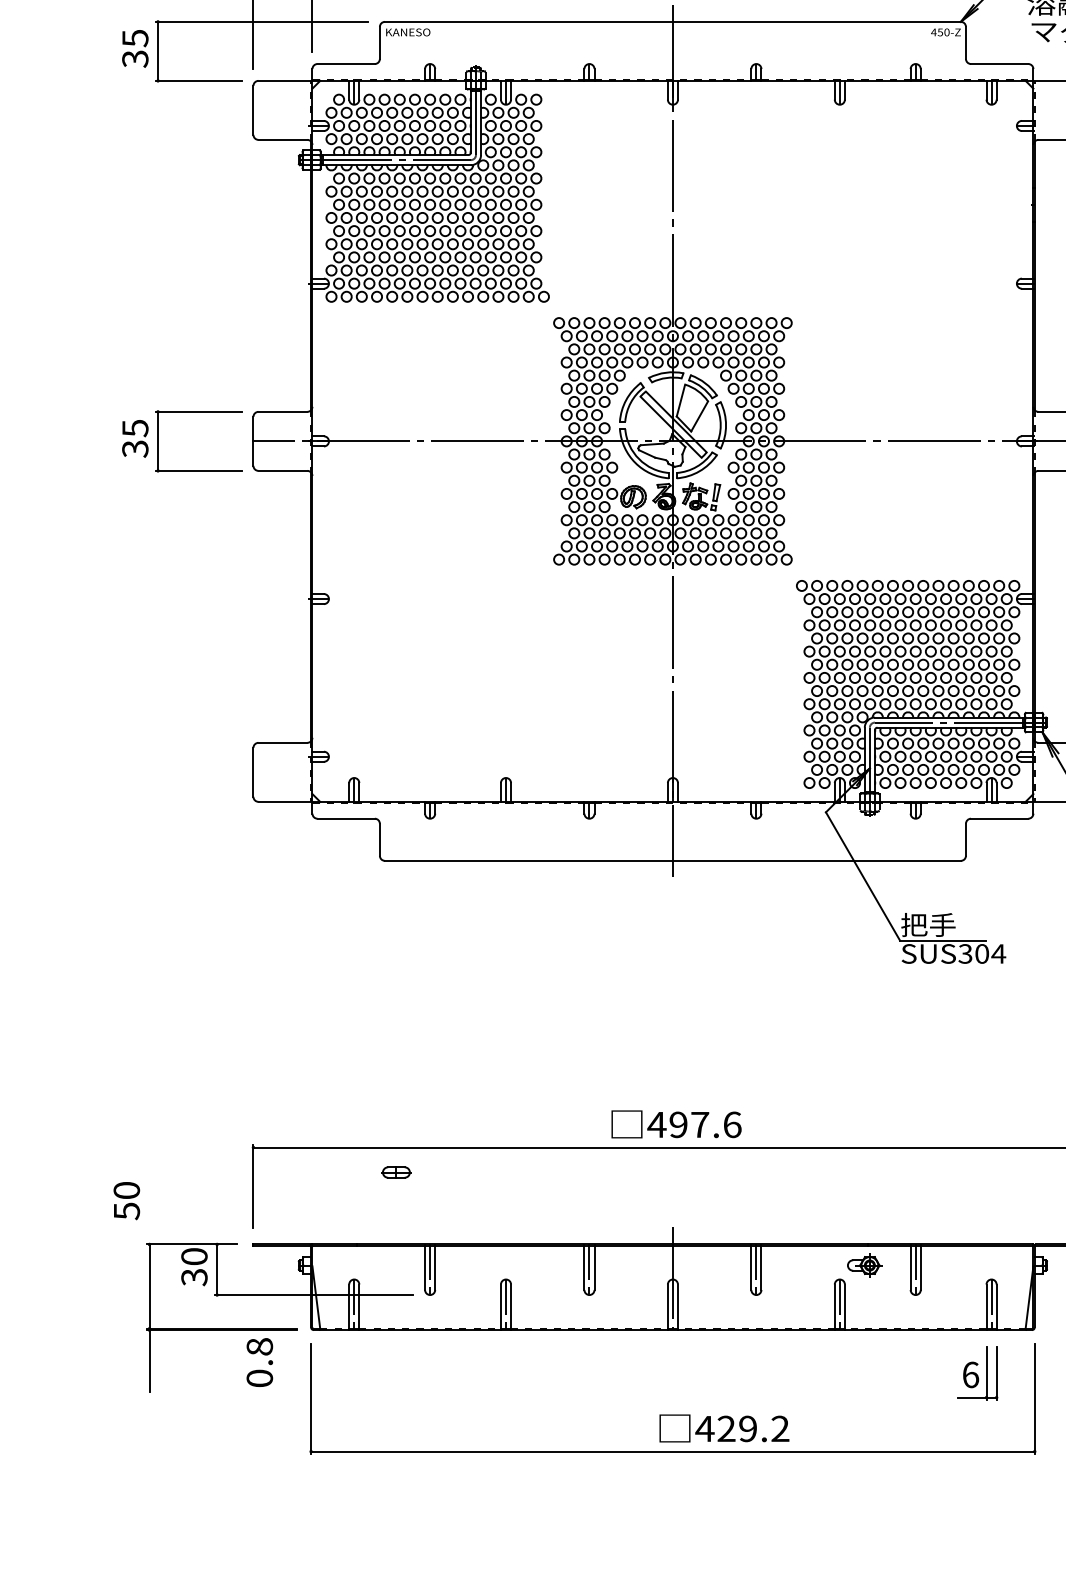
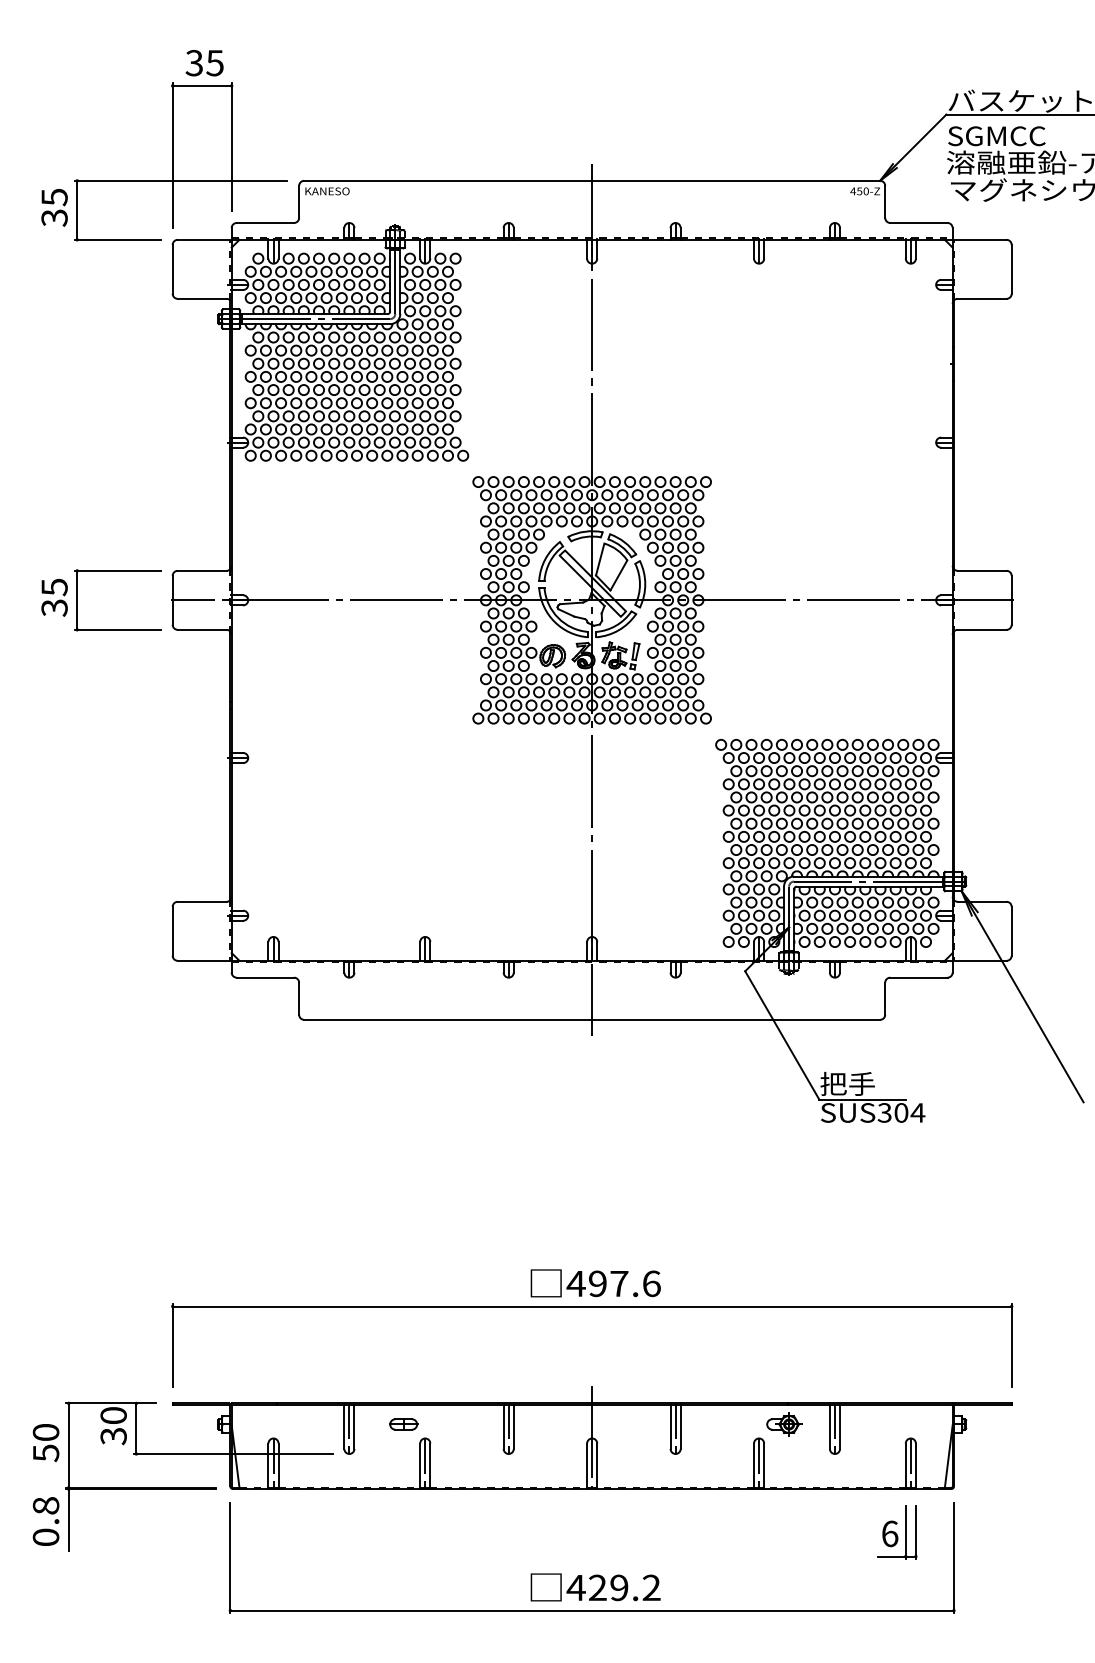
part: (396, 1172) -> (403, 1424), moved
text: (126, 1201) -> (45, 1443), moved
text: (259, 1362) -> (45, 1521), moved
text: (724, 1428) -> (595, 1587), moved

